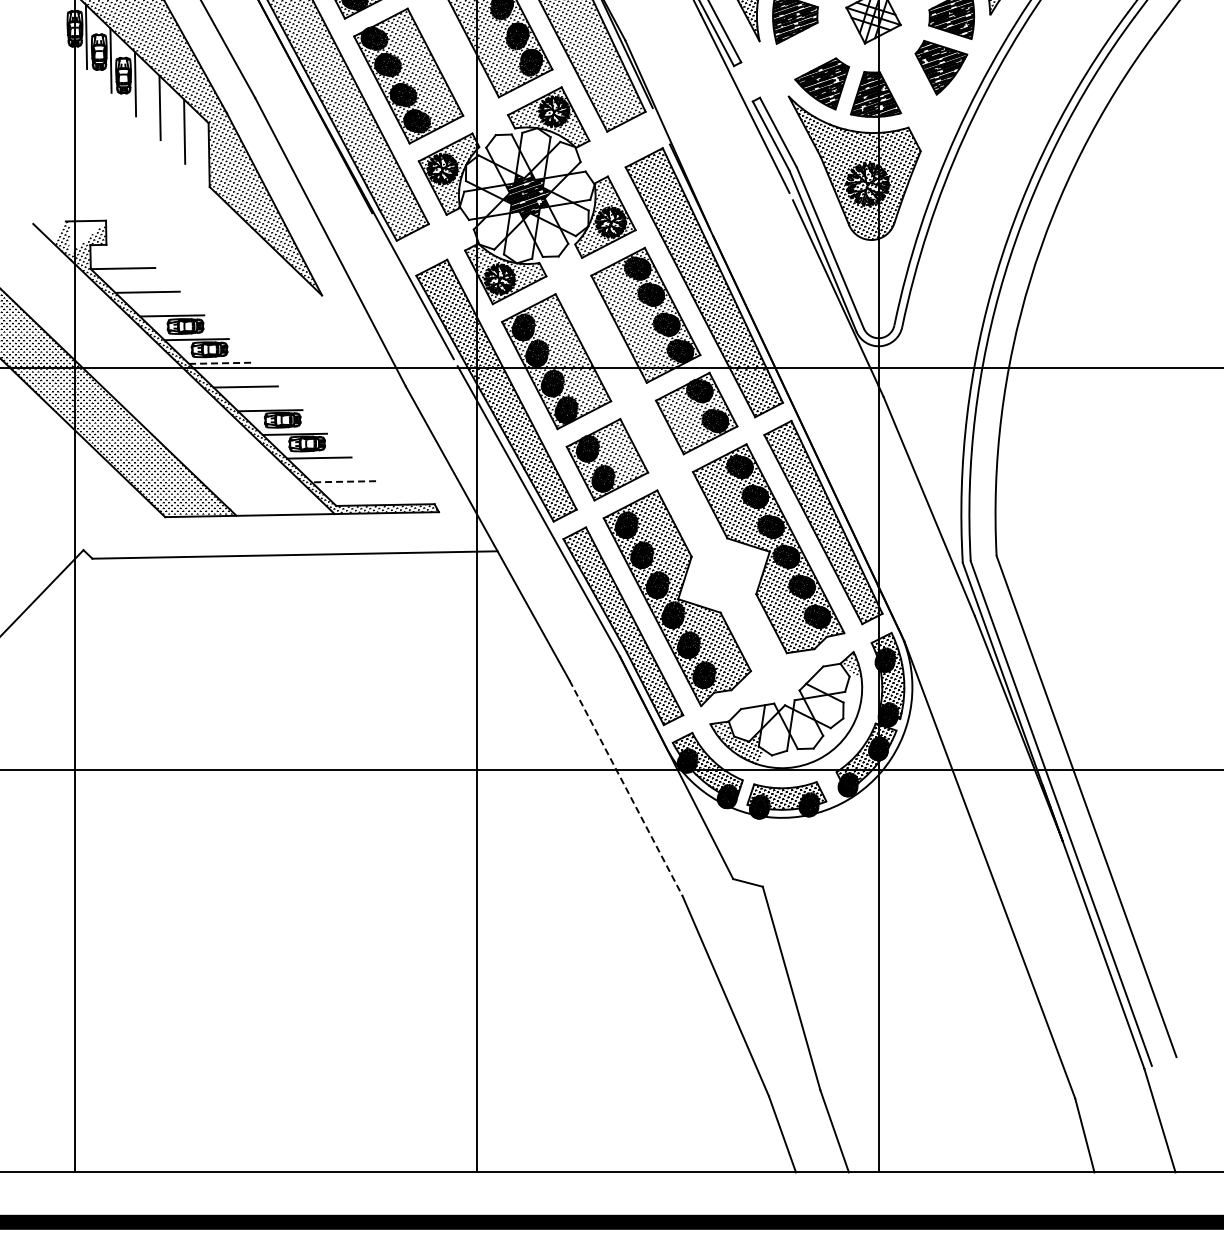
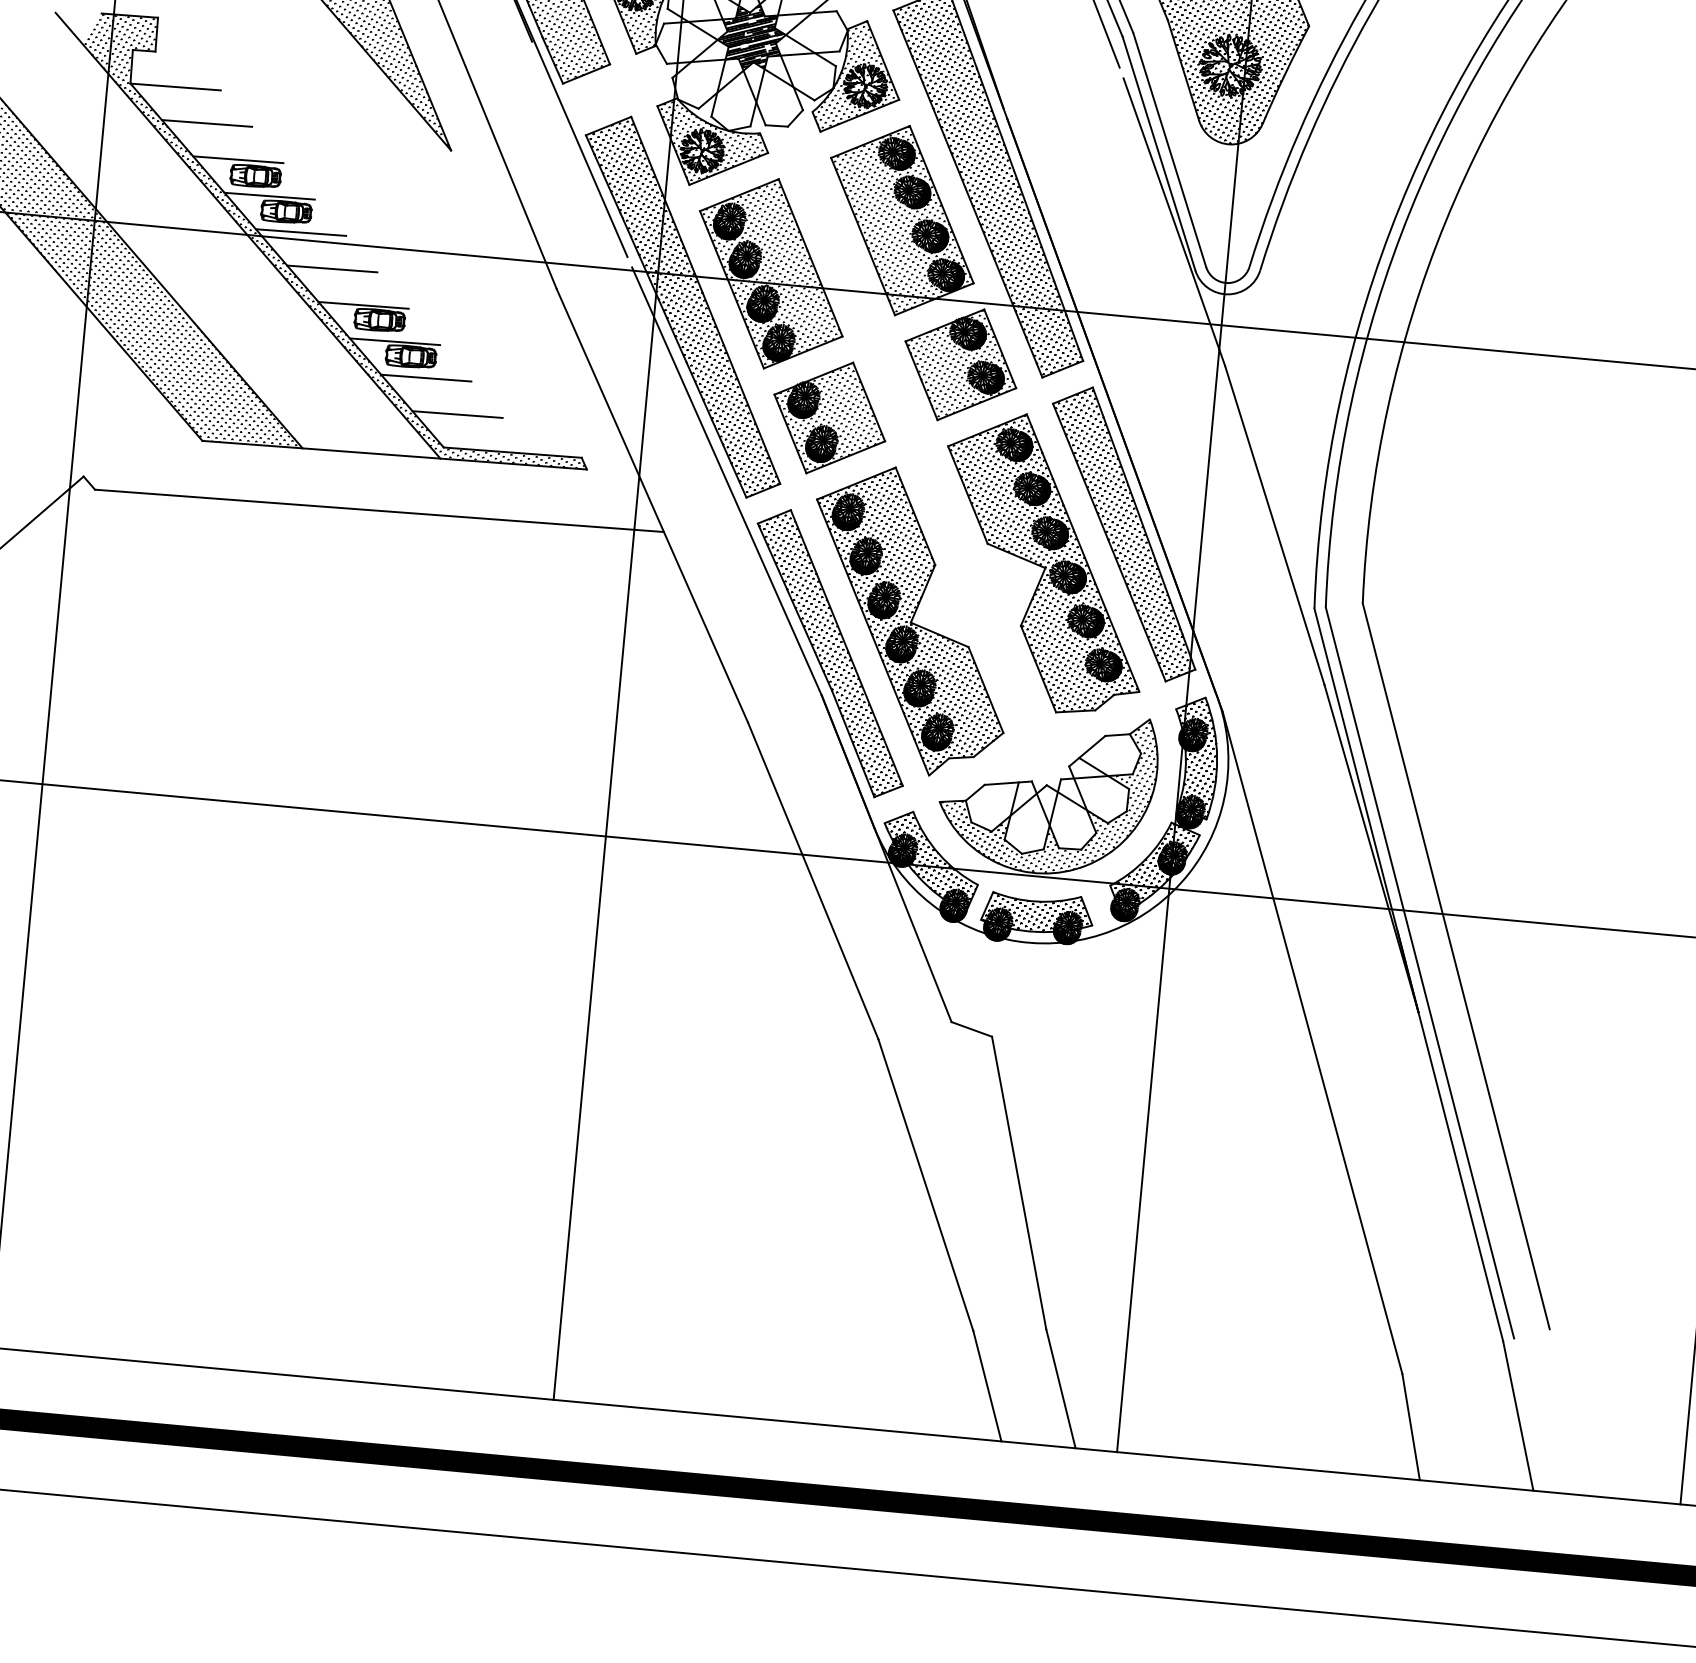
hatch: (85, 237) -> (127, 38), added
line: (221, 363) -> (301, 232), dashed -> solid
line: (343, 481) -> (456, 414), dashed -> solid
hatch: (810, 717) -> (1080, 805), added
line: (626, 788) -> (813, 881), dashed -> solid

